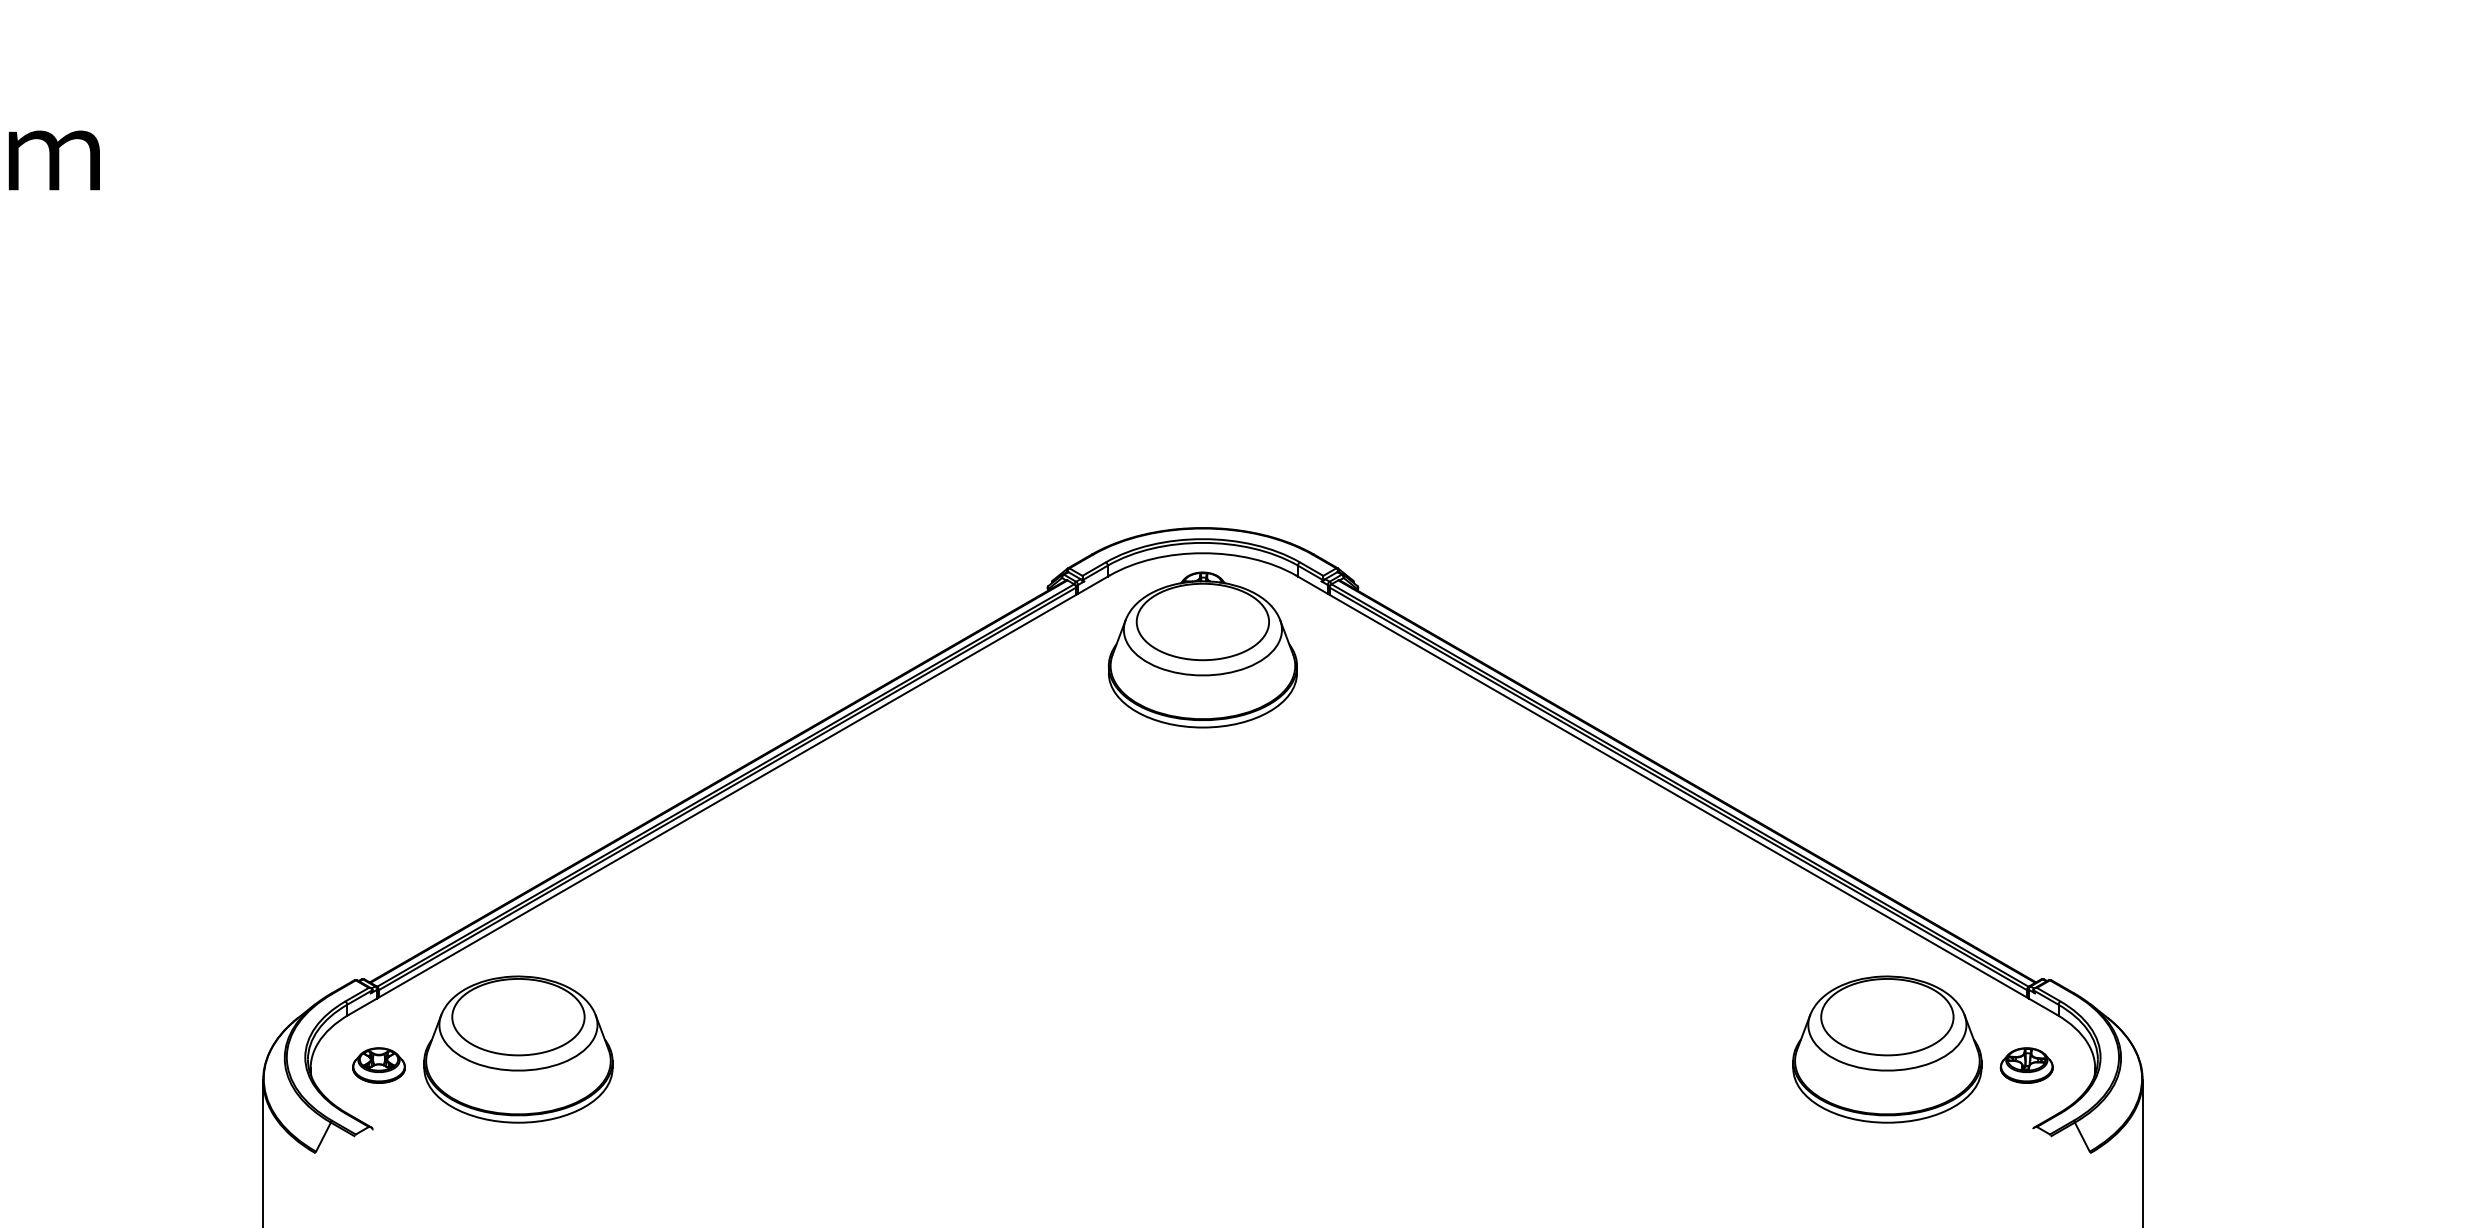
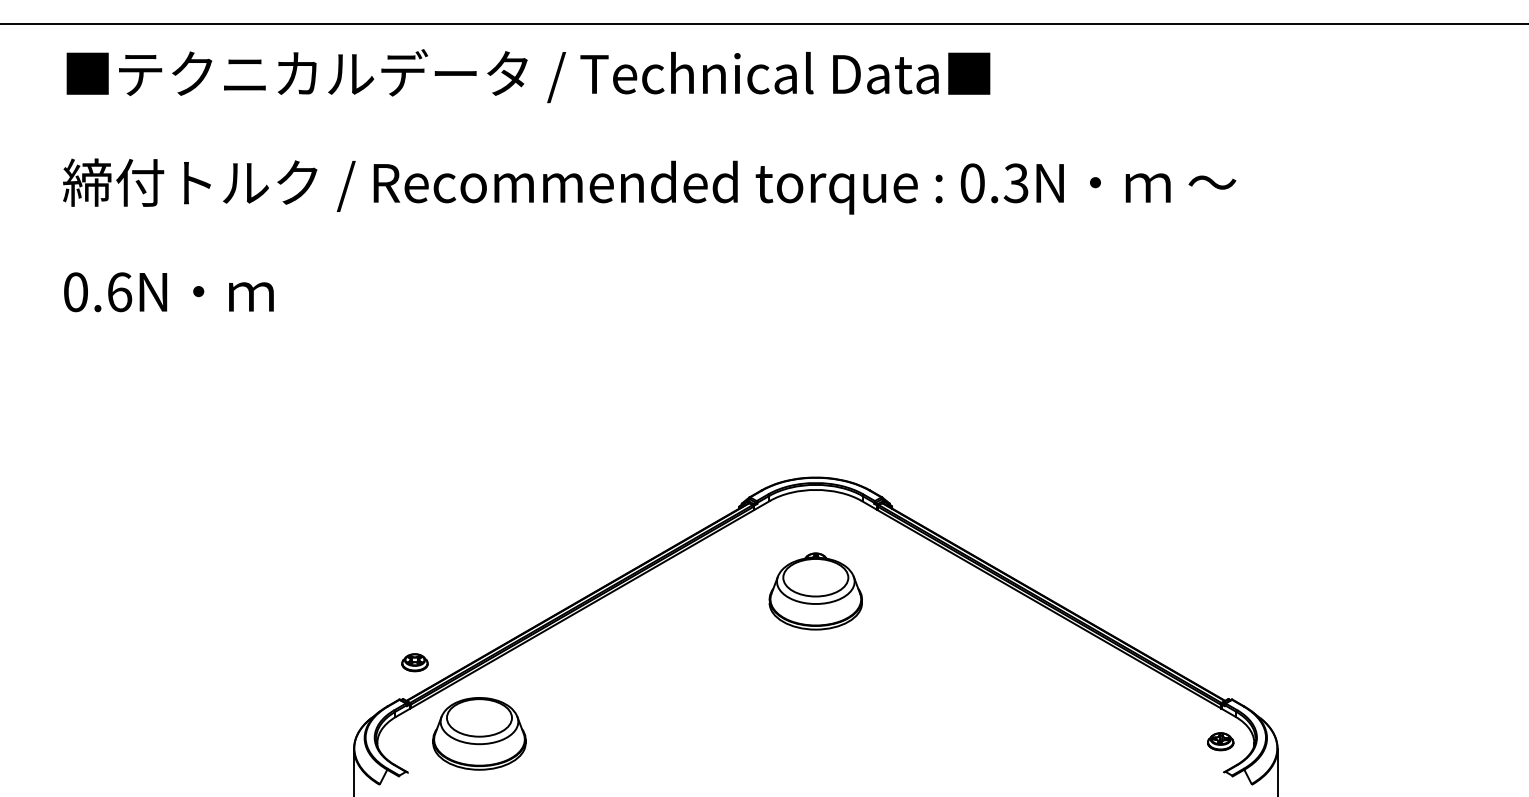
part: (1202, 649) -> (815, 591), moved
part: (1888, 1048) -> (1152, 733), removed
part: (378, 1065) -> (414, 662), moved

